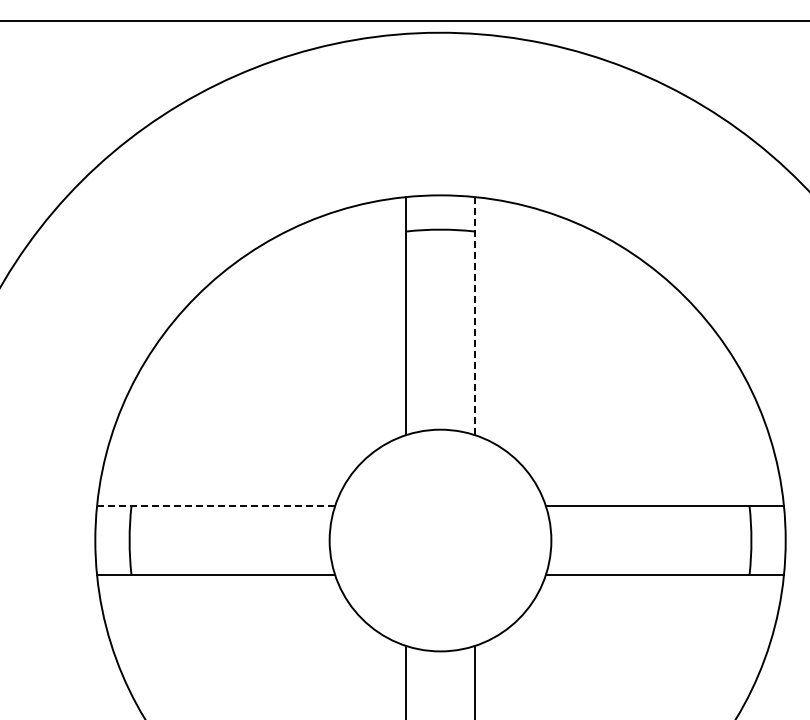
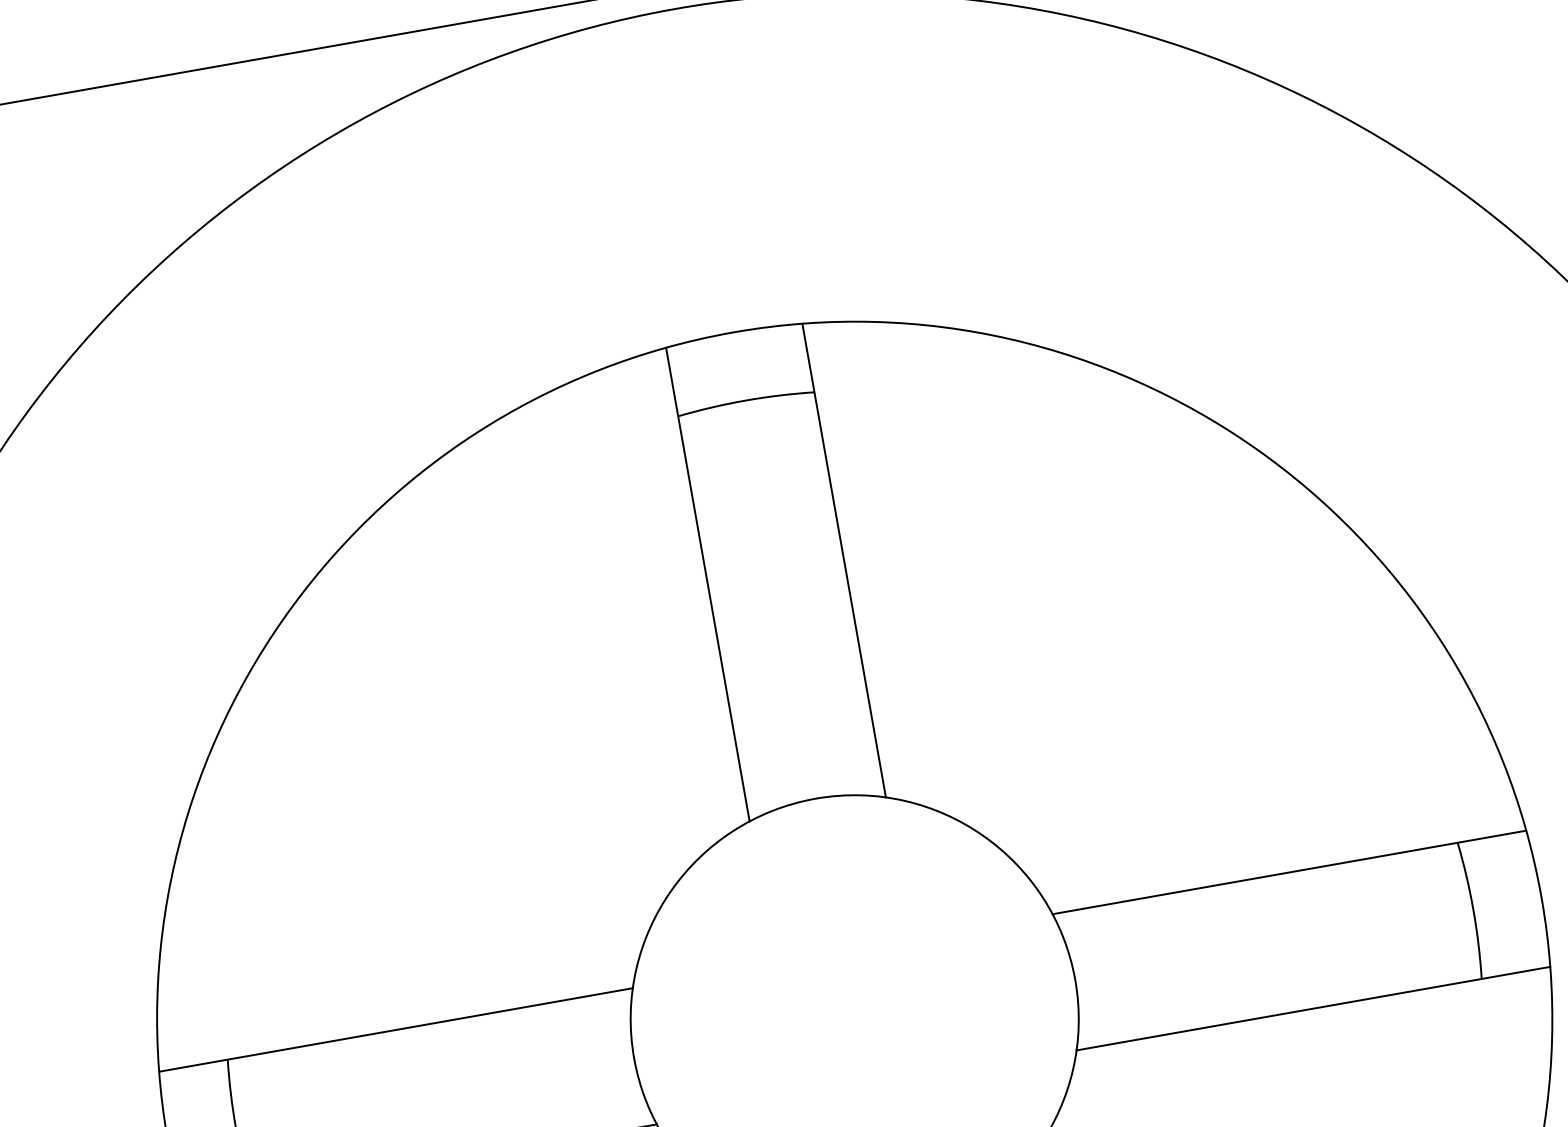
line: (474, 315) -> (843, 559), dashed -> solid
line: (215, 506) -> (394, 1030), dashed -> solid

